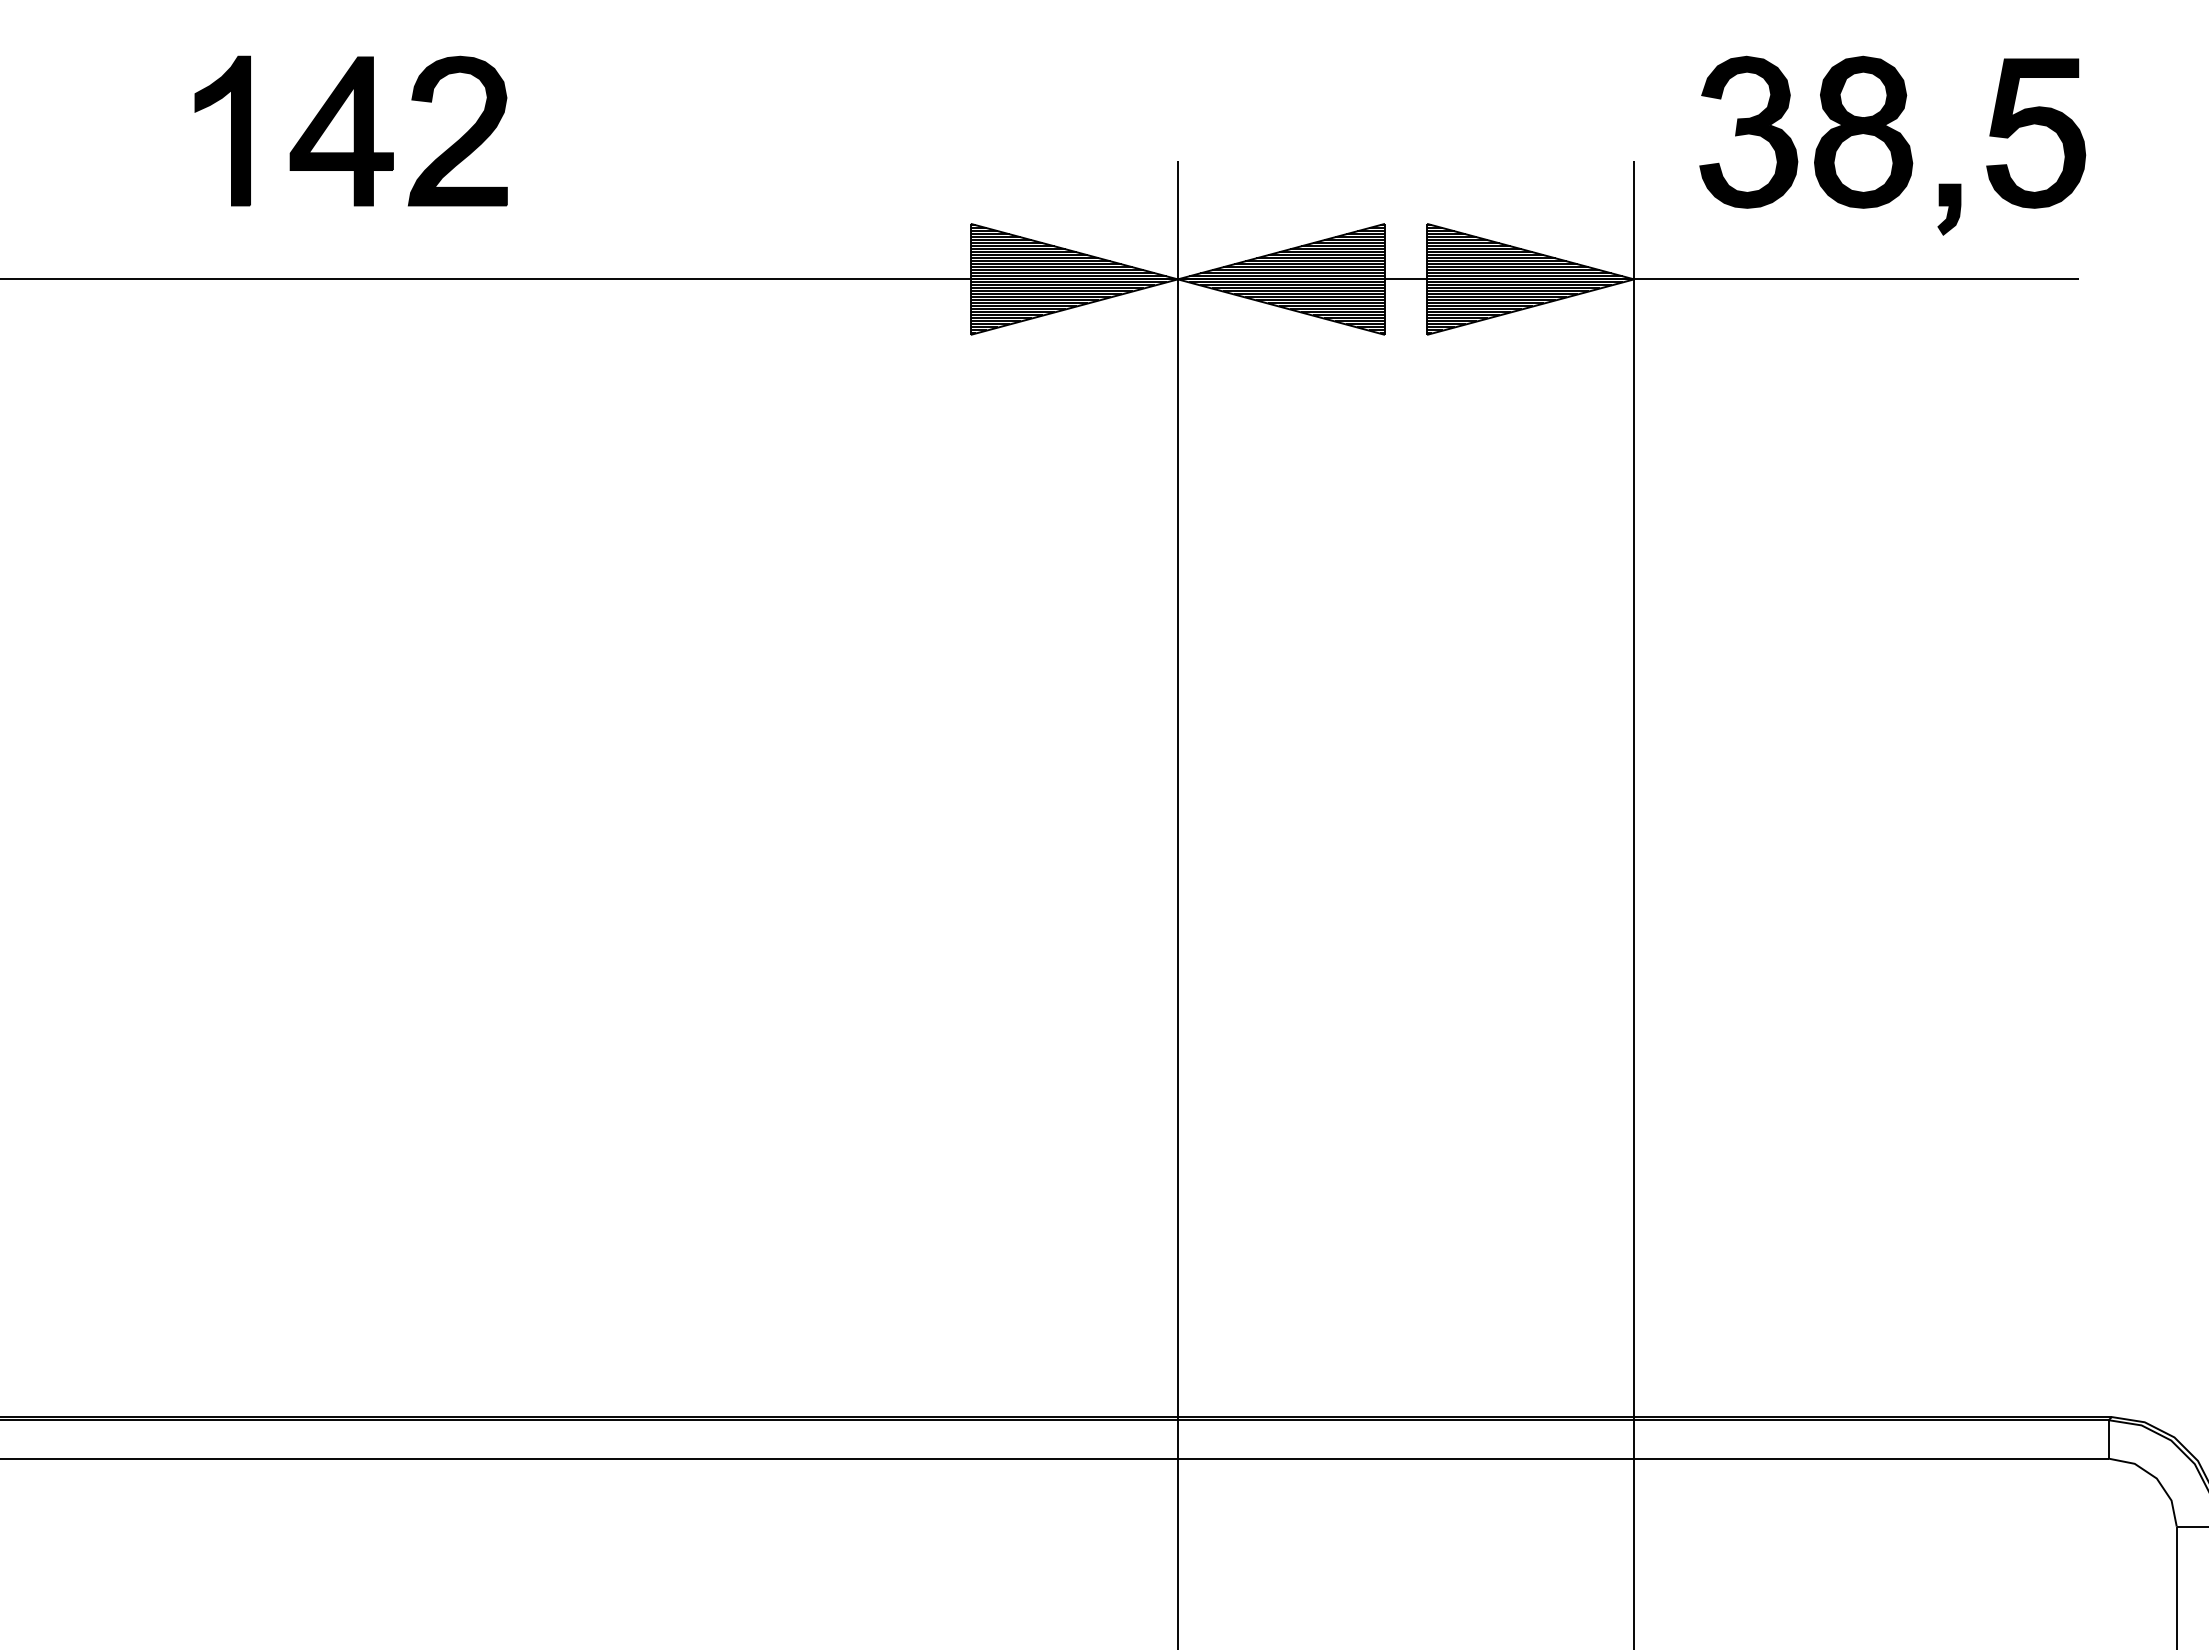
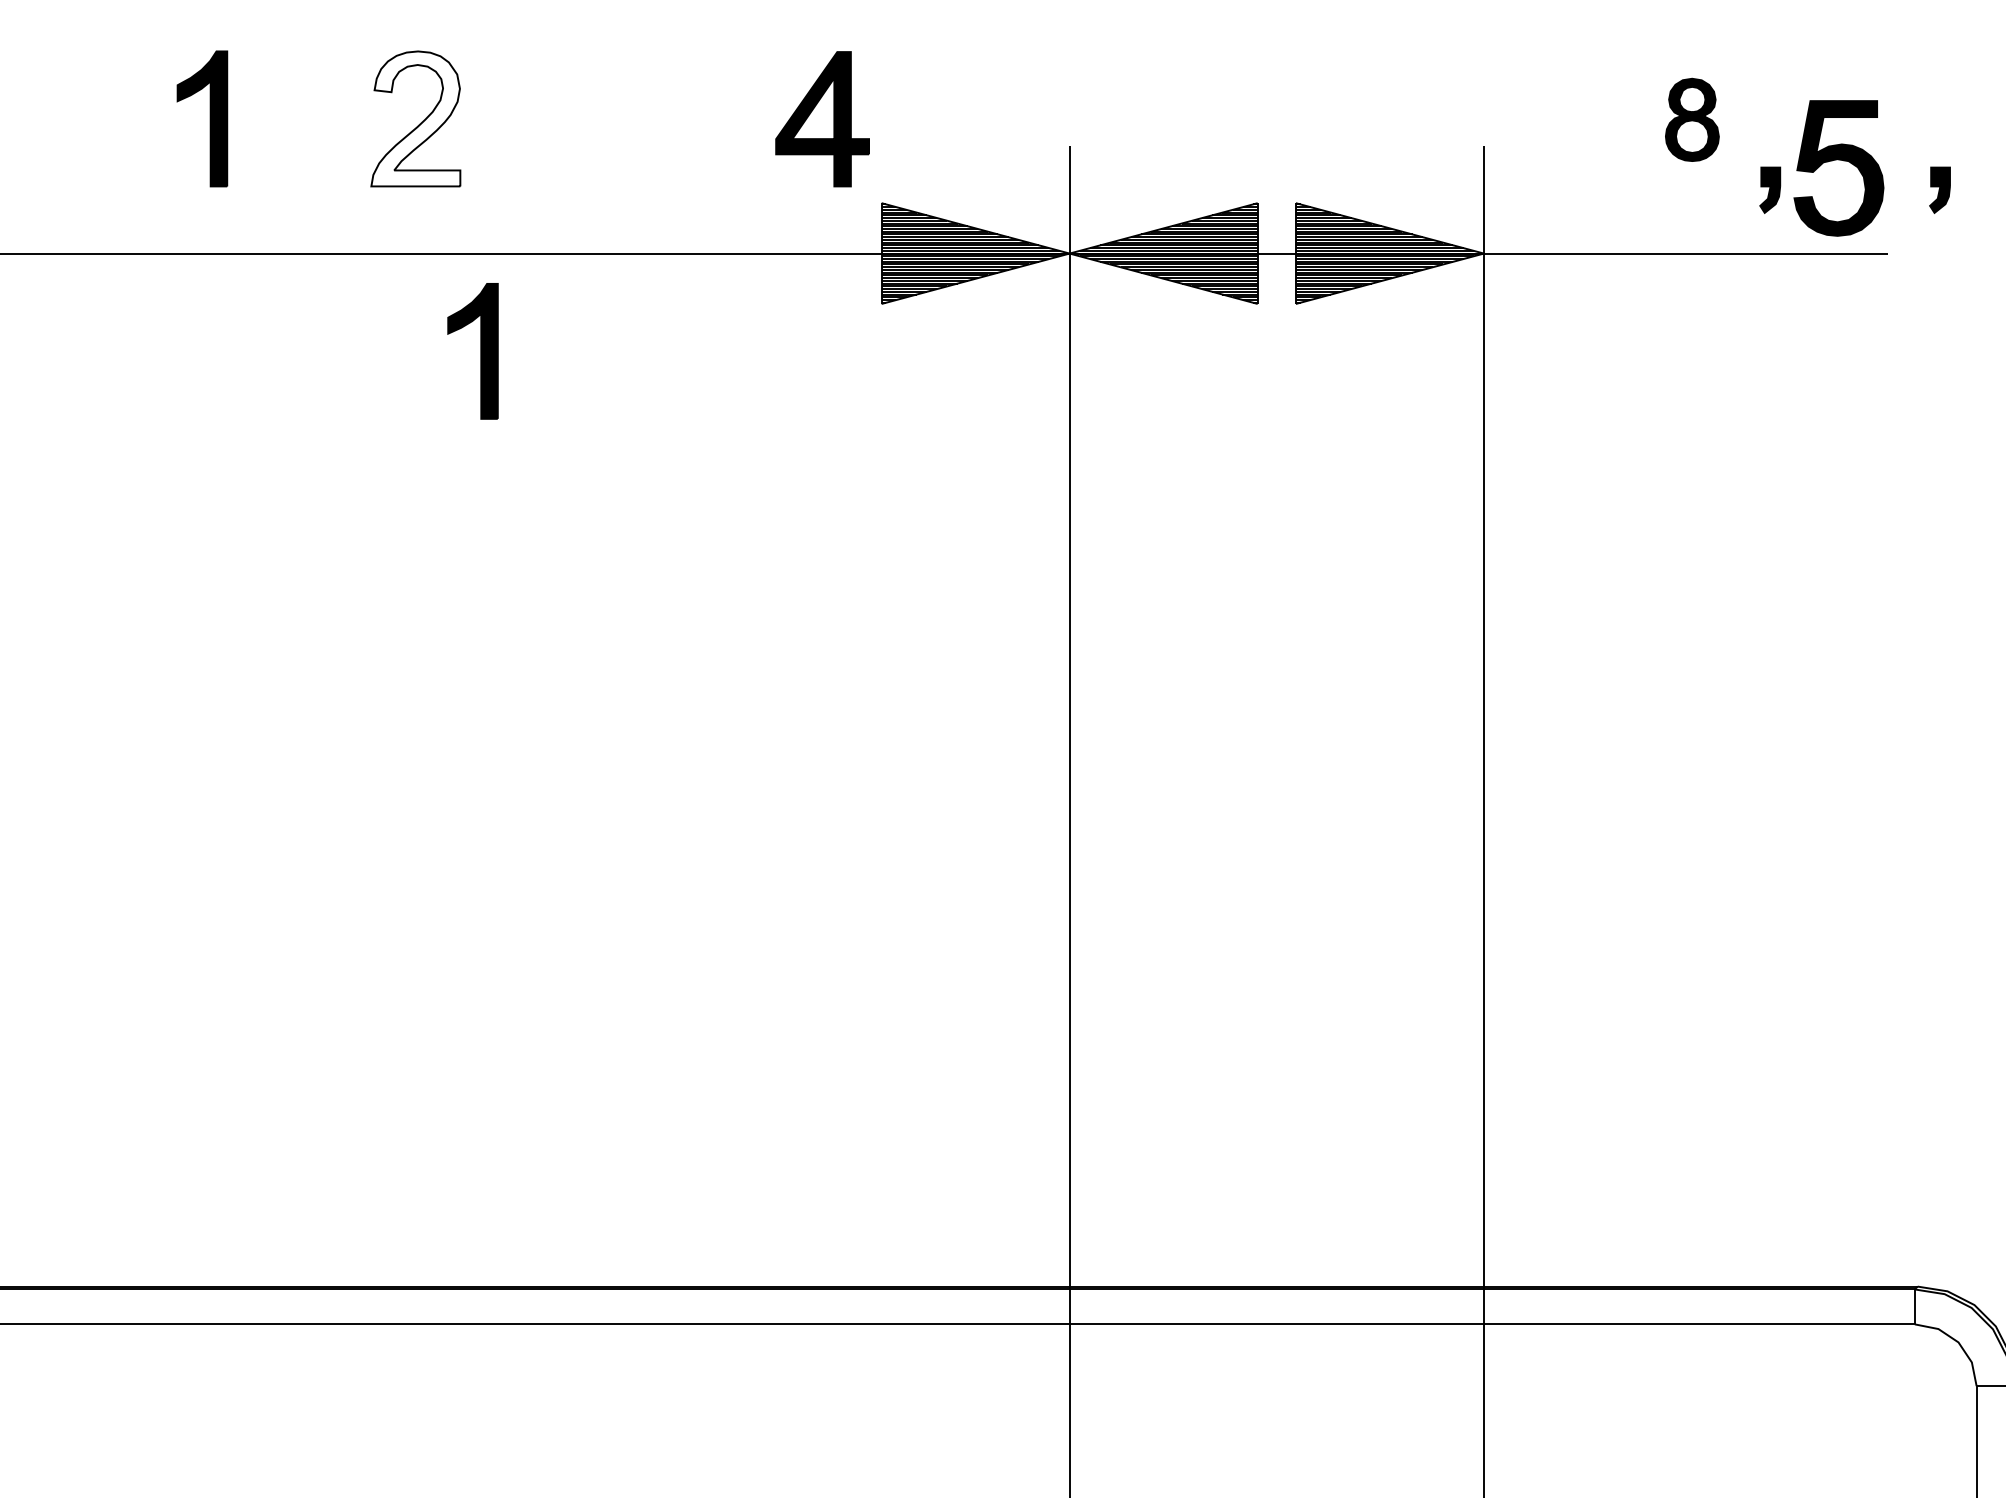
part: (2039, 125) -> (1841, 161), moved
fill: (457, 130) -> (415, 118), removed
part: (341, 131) -> (822, 119), moved
part: (1748, 131) -> (1587, 119), removed
part: (1863, 131) -> (1692, 119), size x0.6
part: (2136, 209) -> (1940, 190), added
part: (529, 386) -> (480, 350), added

